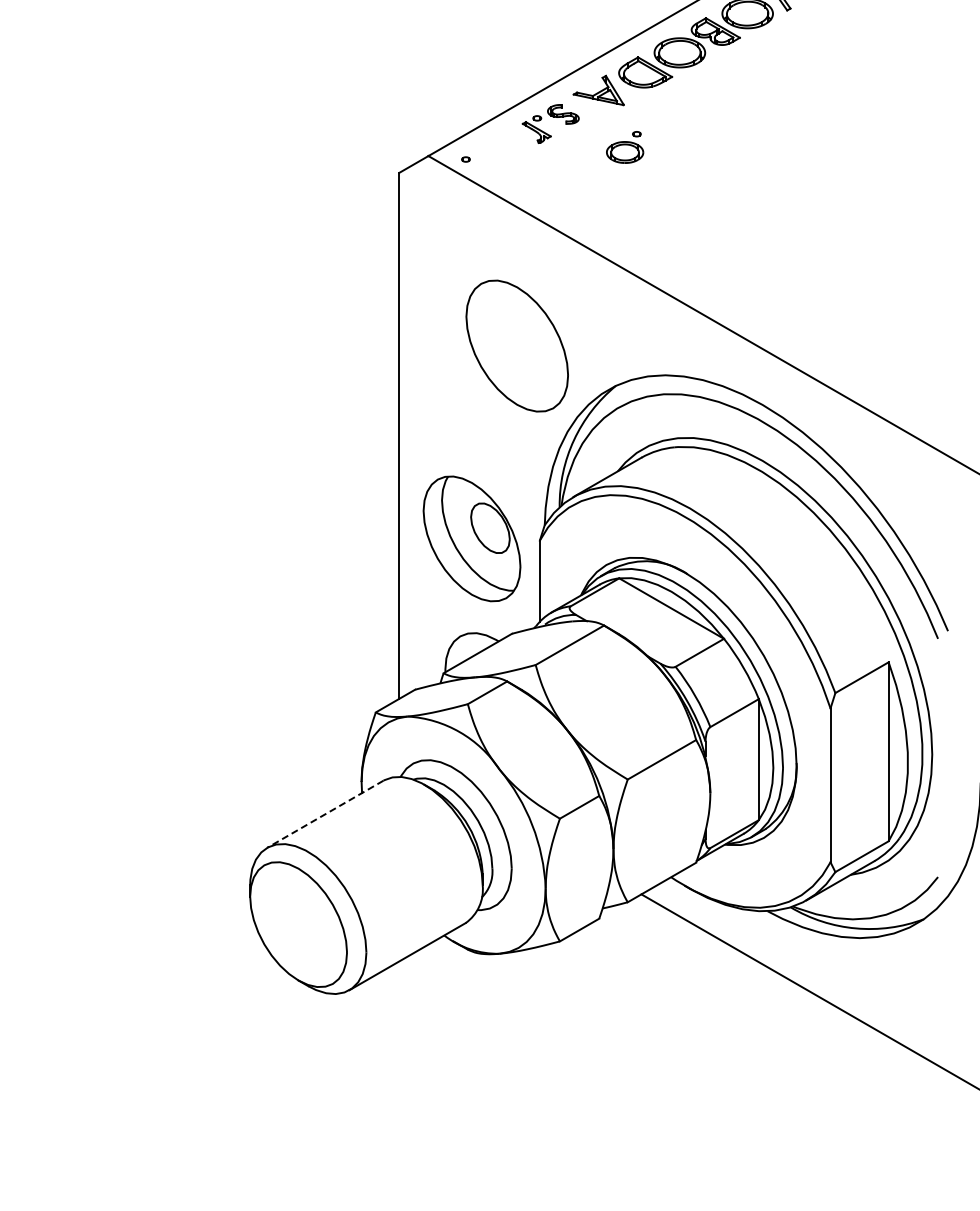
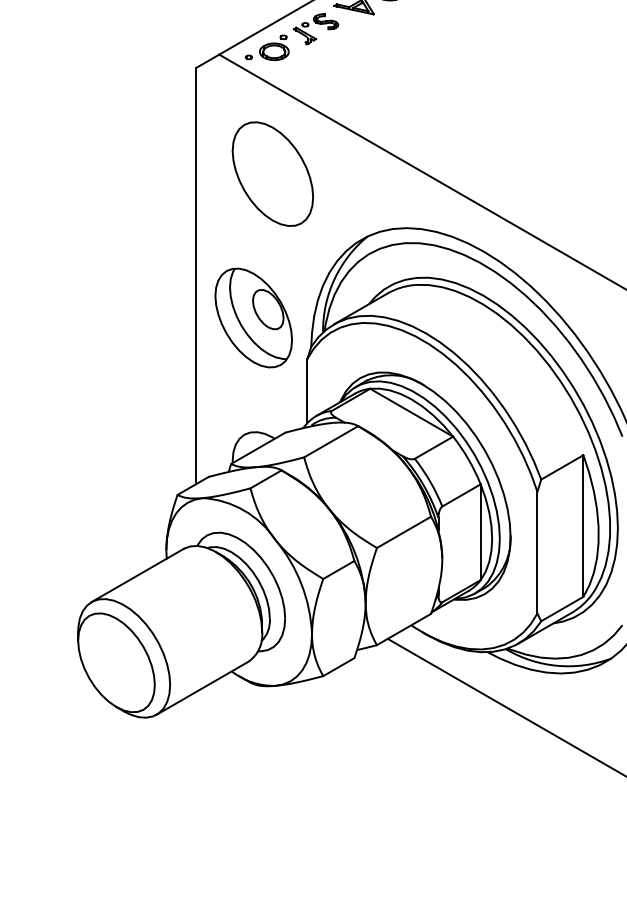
part: (625, 147) -> (274, 47), moved
part: (516, 345) -> (272, 173), moved
part: (471, 538) -> (253, 317), moved
line: (324, 814) -> (136, 575), dashed -> solid

